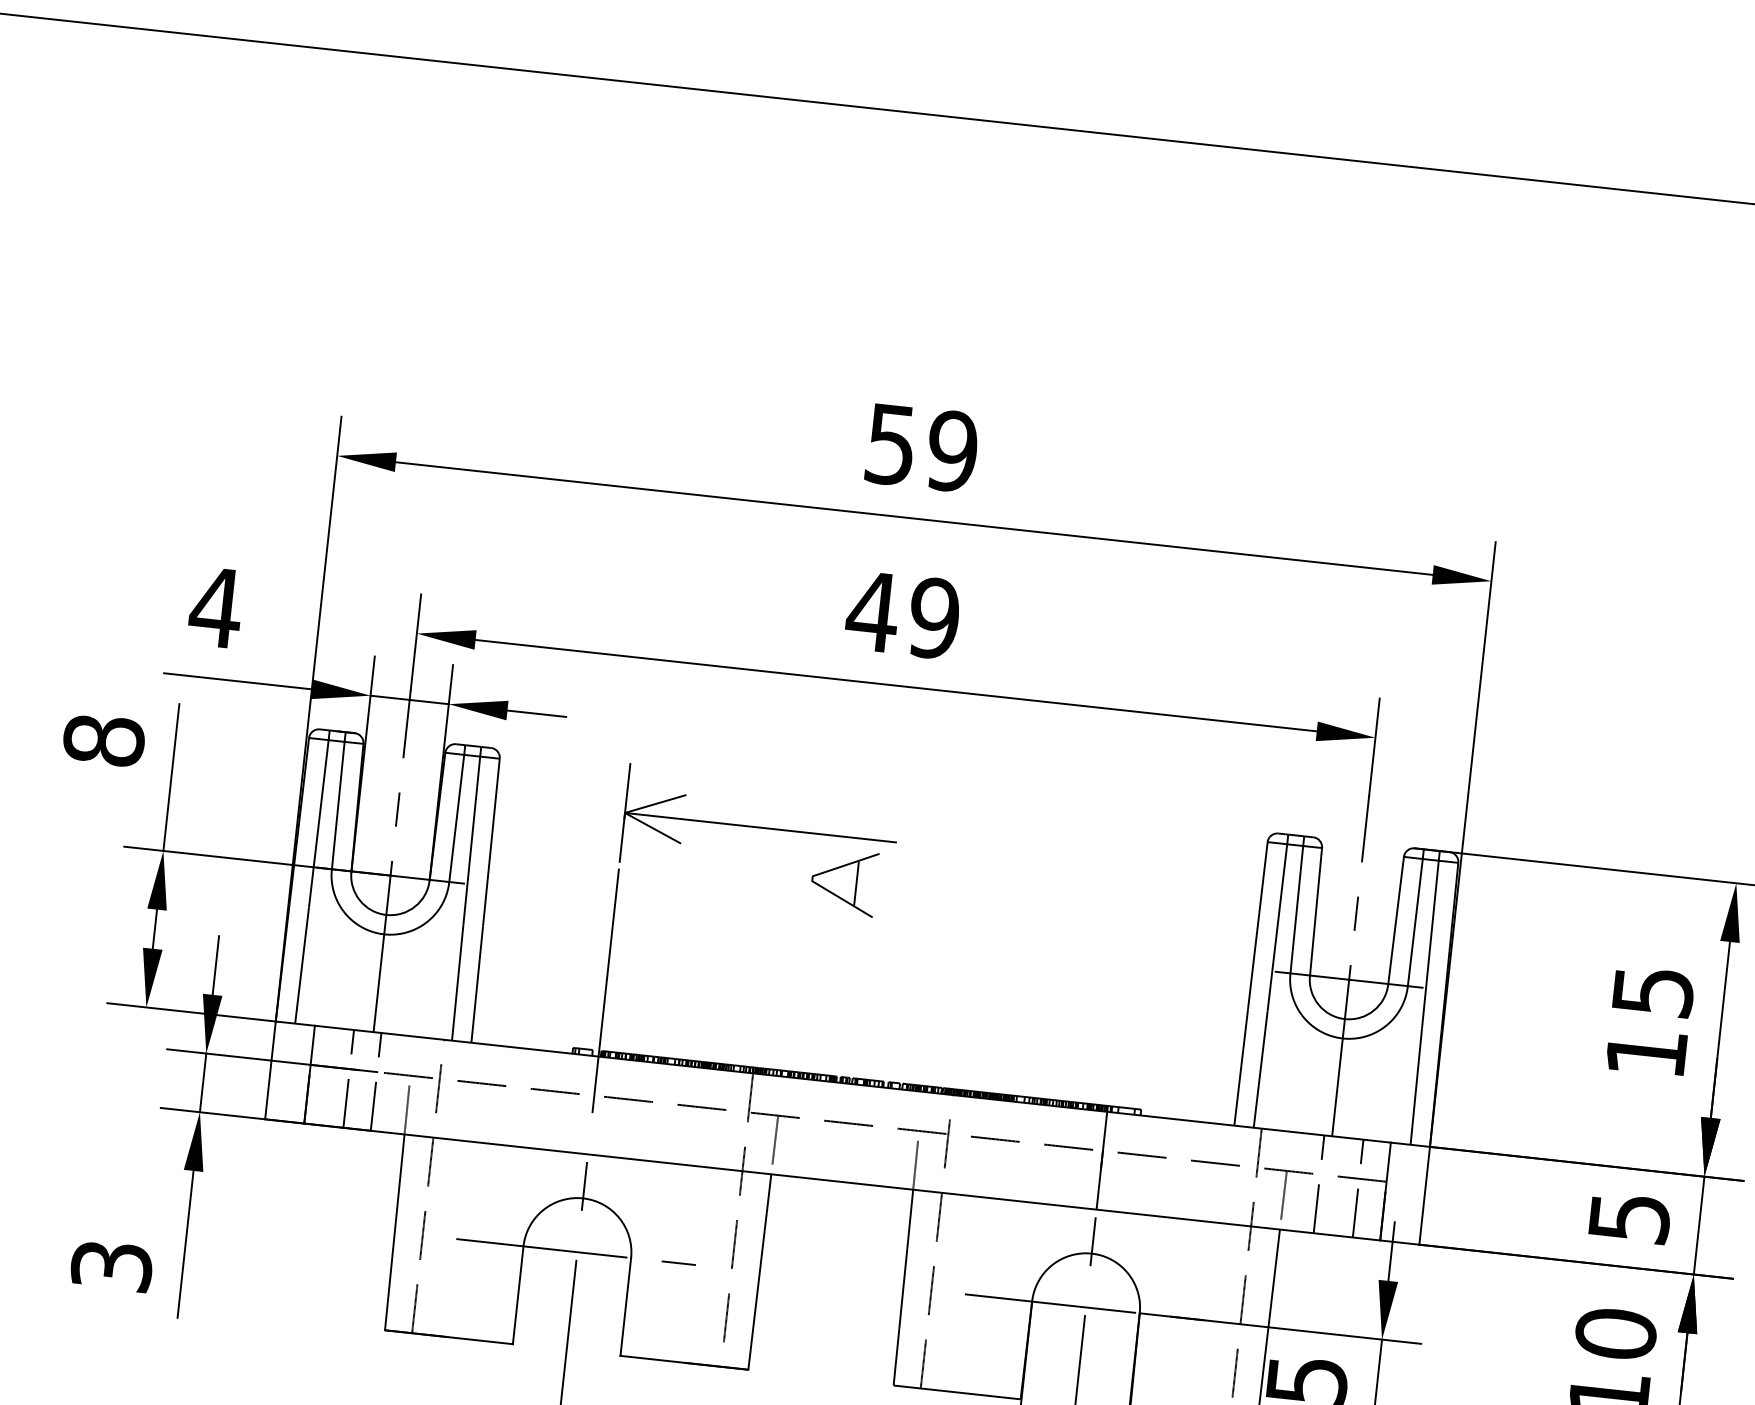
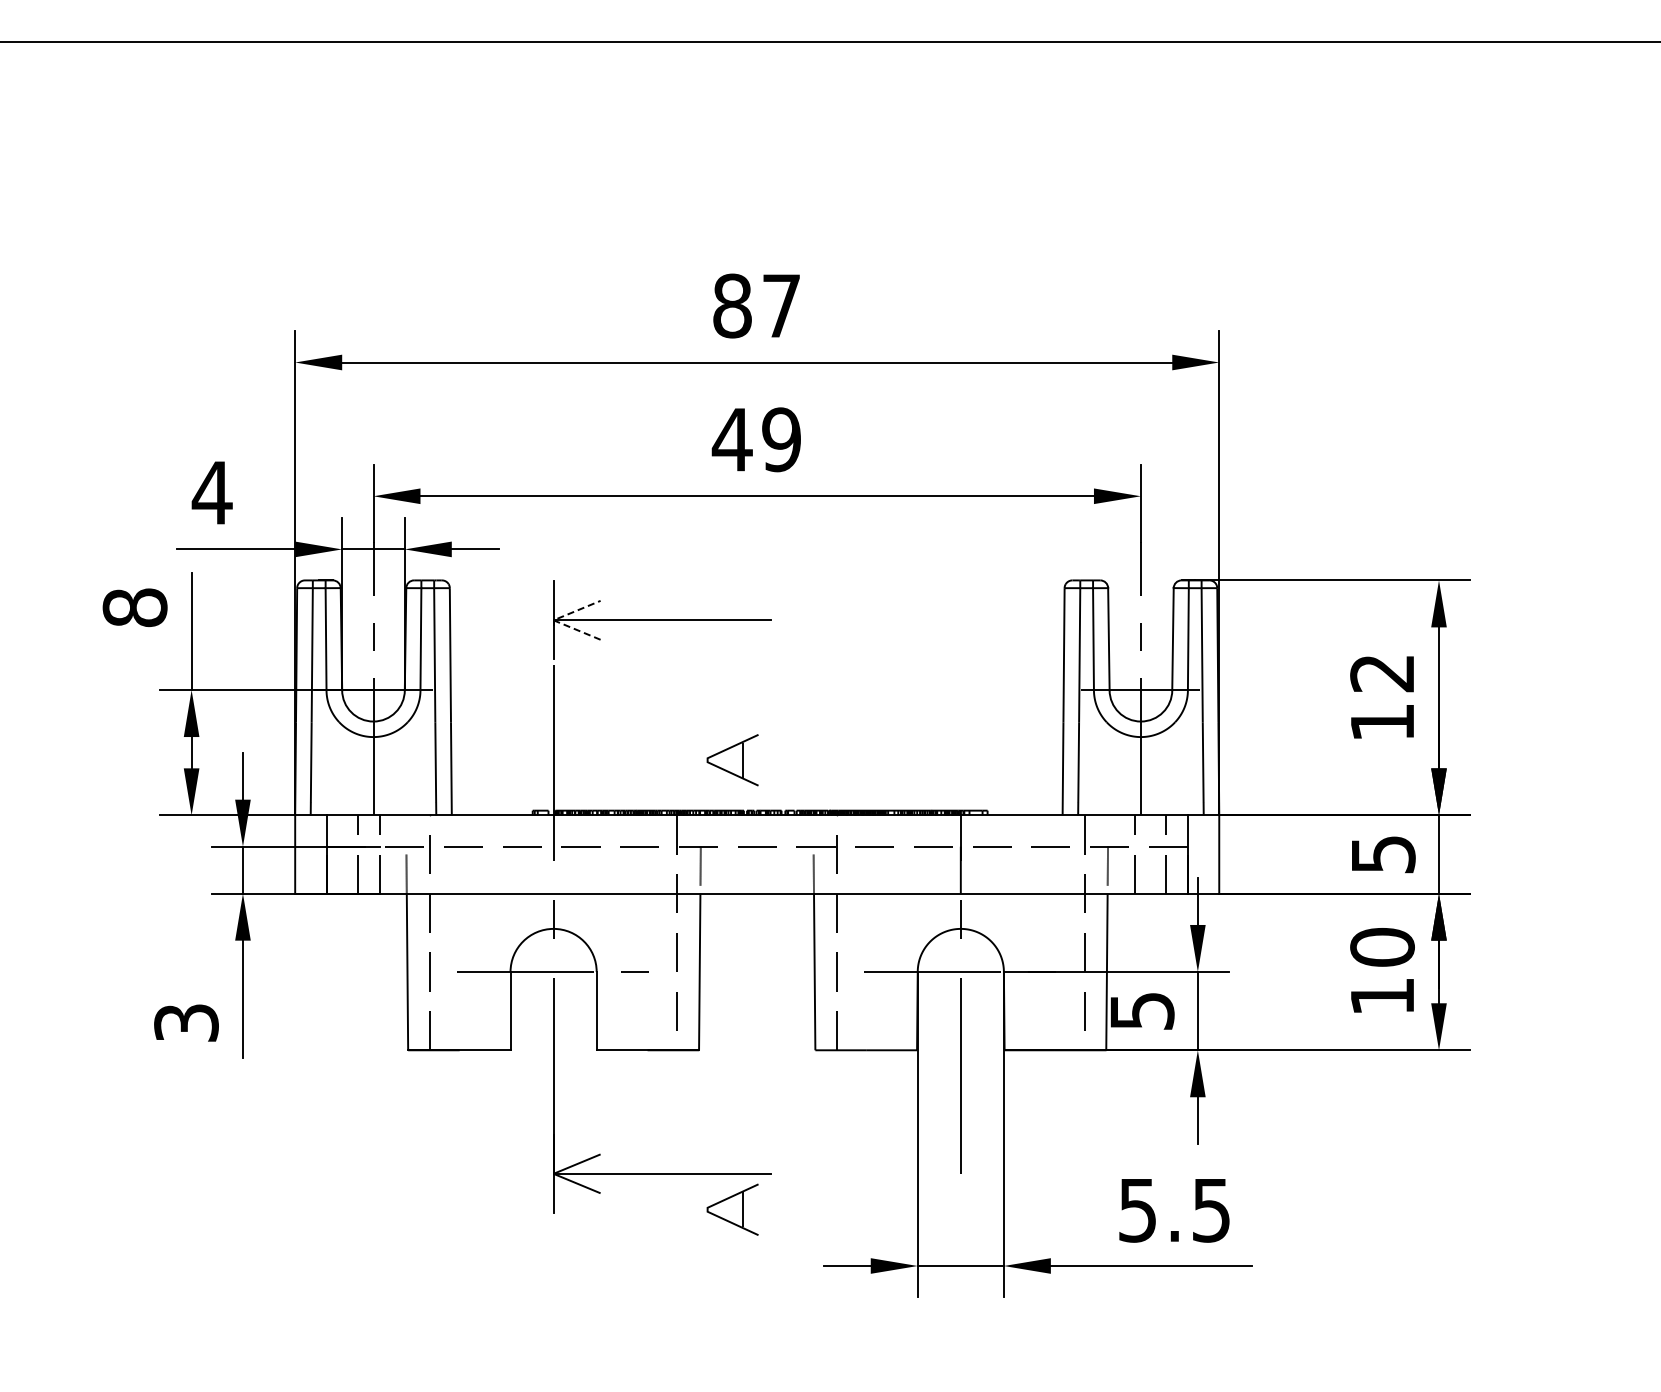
text: (921, 447) -> (756, 305), 59 -> 87
line: (624, 813) -> (553, 620), solid -> dashed
part: (843, 882) -> (732, 760), moved
text: (1653, 991) -> (1382, 673), 15 -> 12

